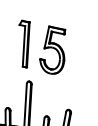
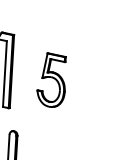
part: (52, 49) -> (51, 79), size x0.7

